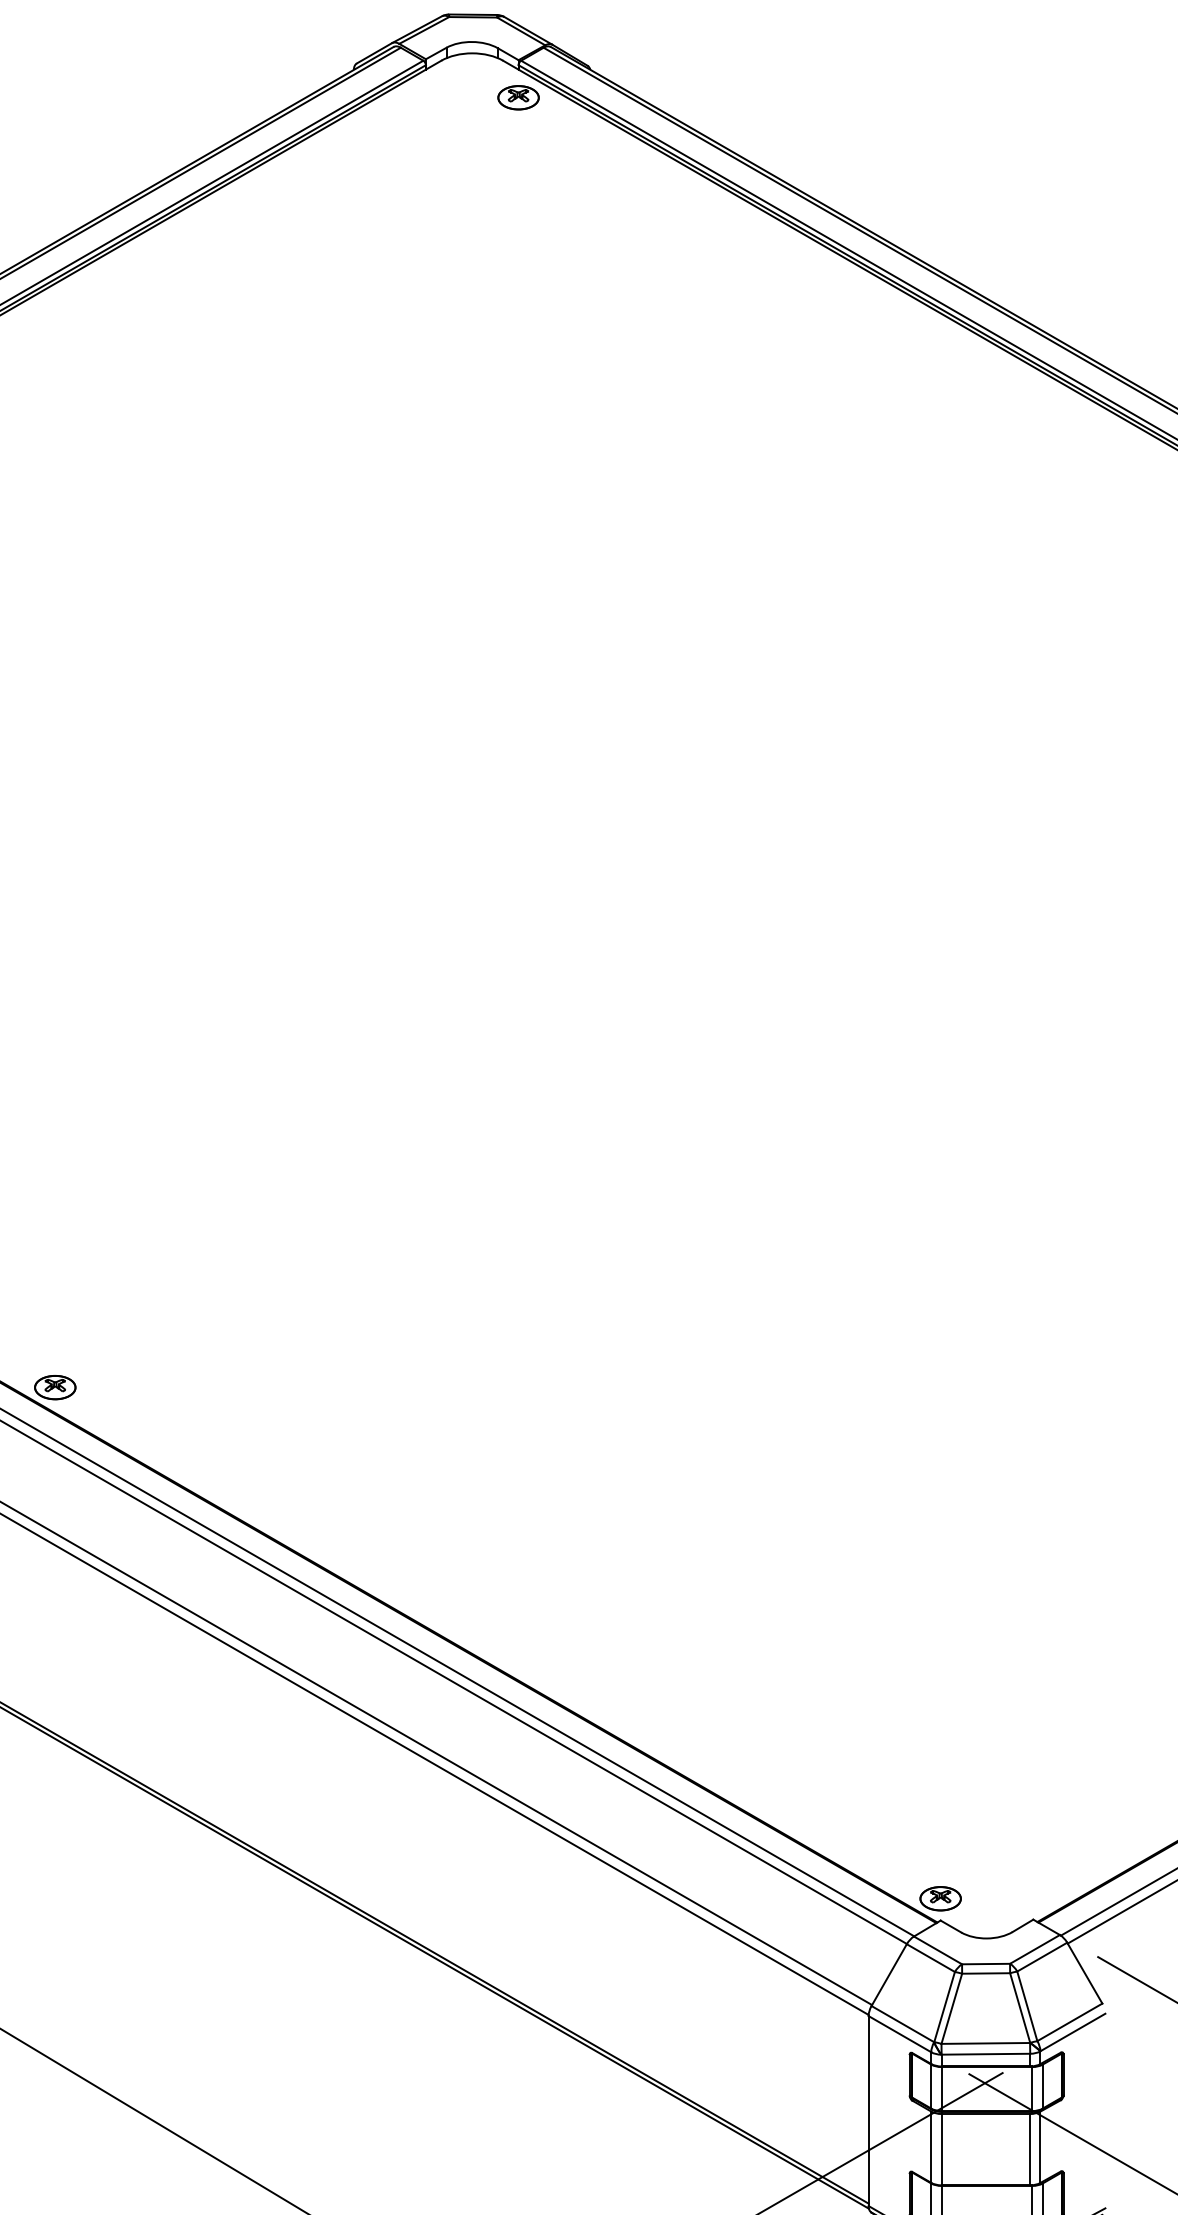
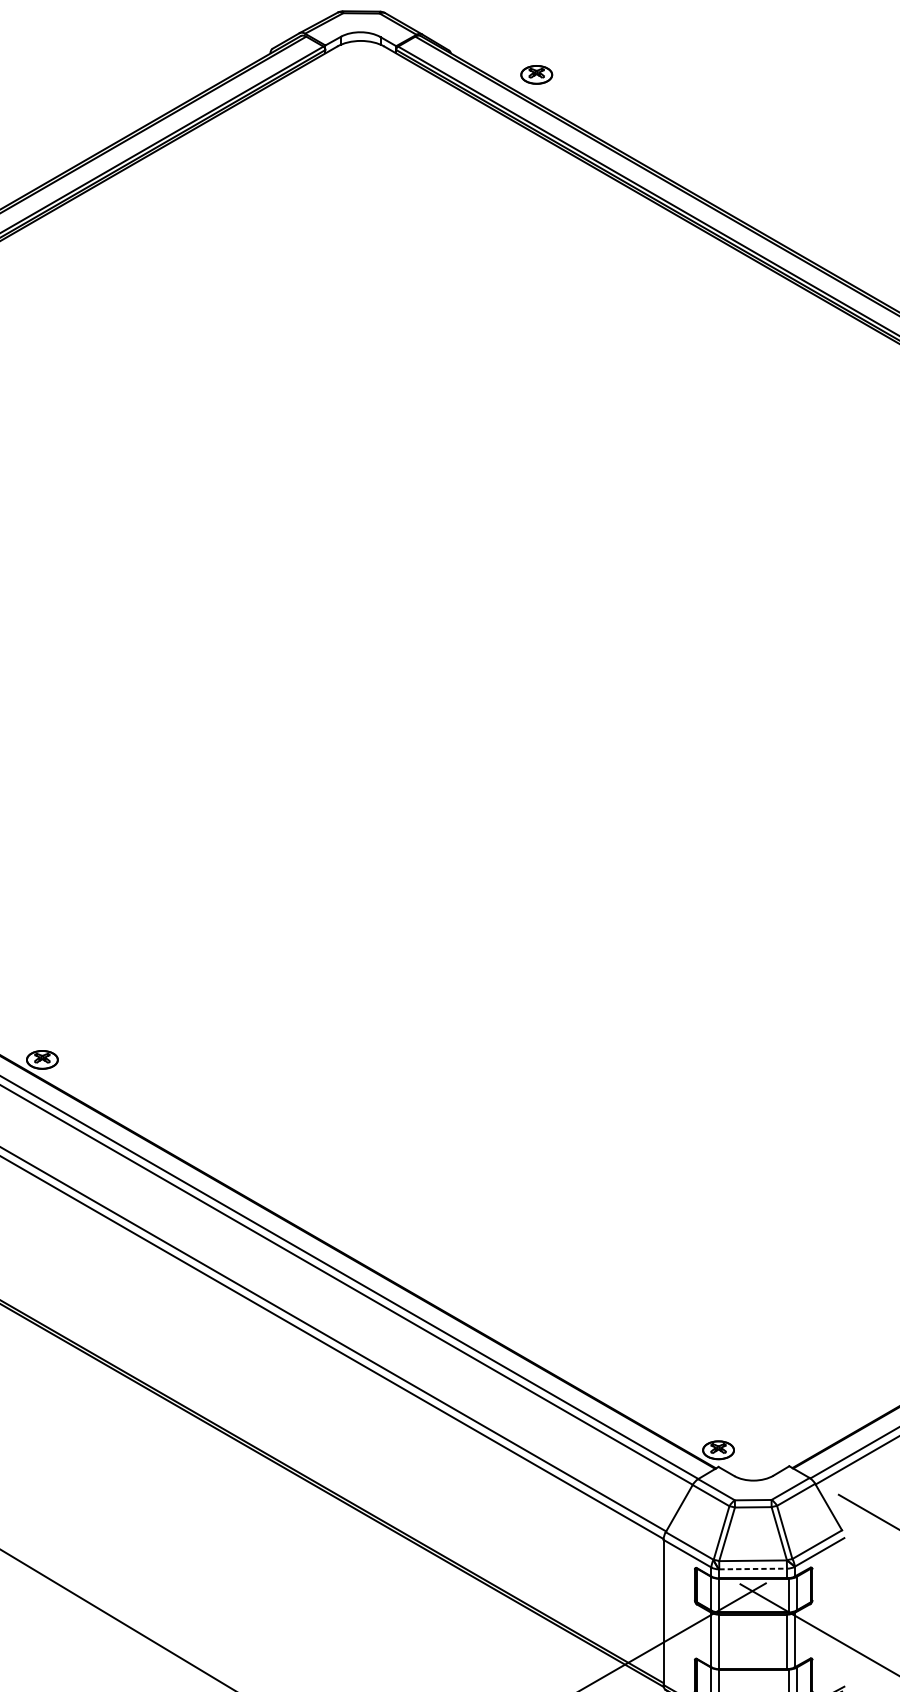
part: (518, 97) -> (536, 74), moved
line: (986, 2054) -> (753, 1569), solid -> dashed

